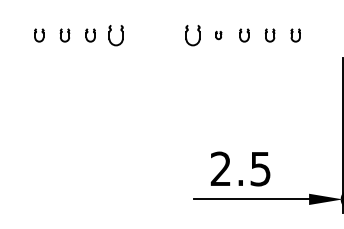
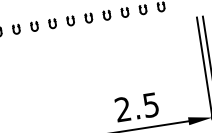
part: (116, 35) -> (34, 26), size x0.62
part: (141, 35) -> (52, 23), added
part: (167, 35) -> (70, 21), added
part: (193, 35) -> (89, 18), size x0.62
part: (218, 35) -> (106, 15), size x1.67

